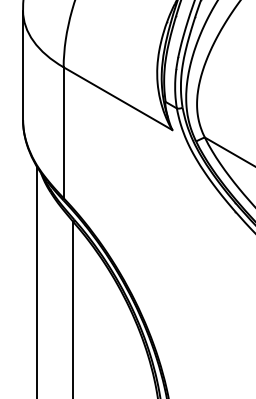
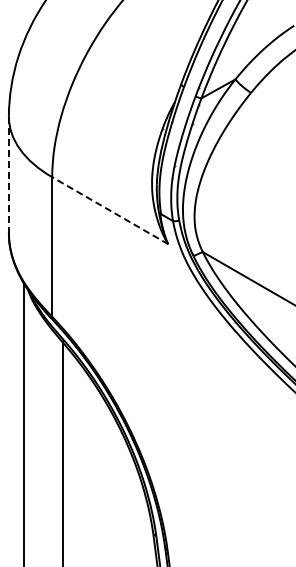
line: (22, 64) -> (8, 174), solid -> dashed
line: (117, 98) -> (109, 210), solid -> dashed

